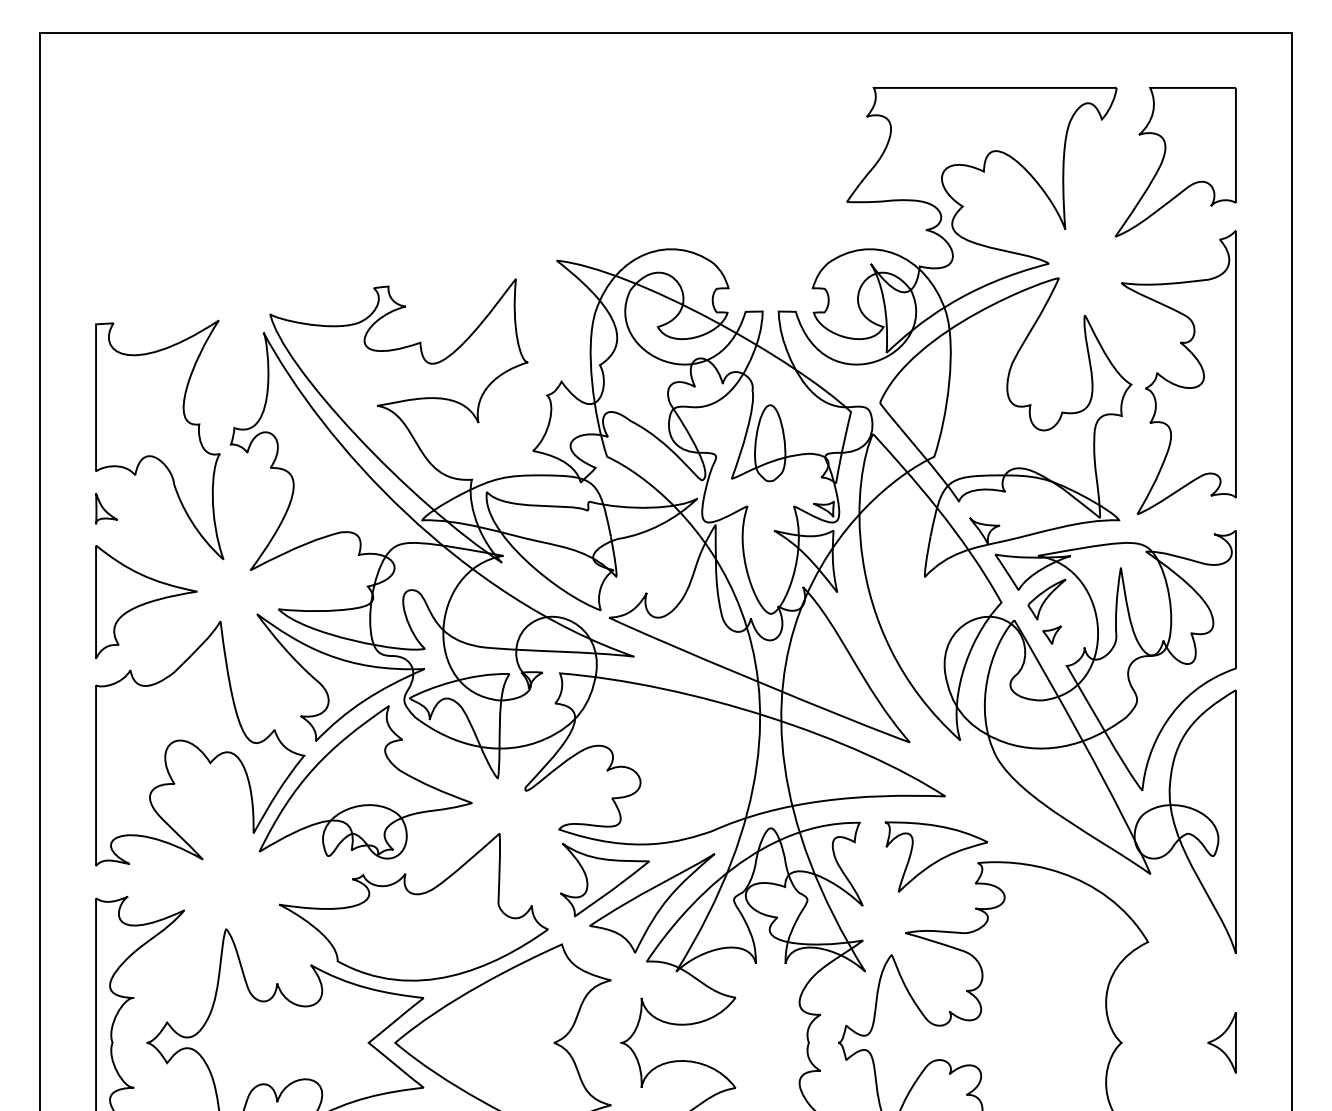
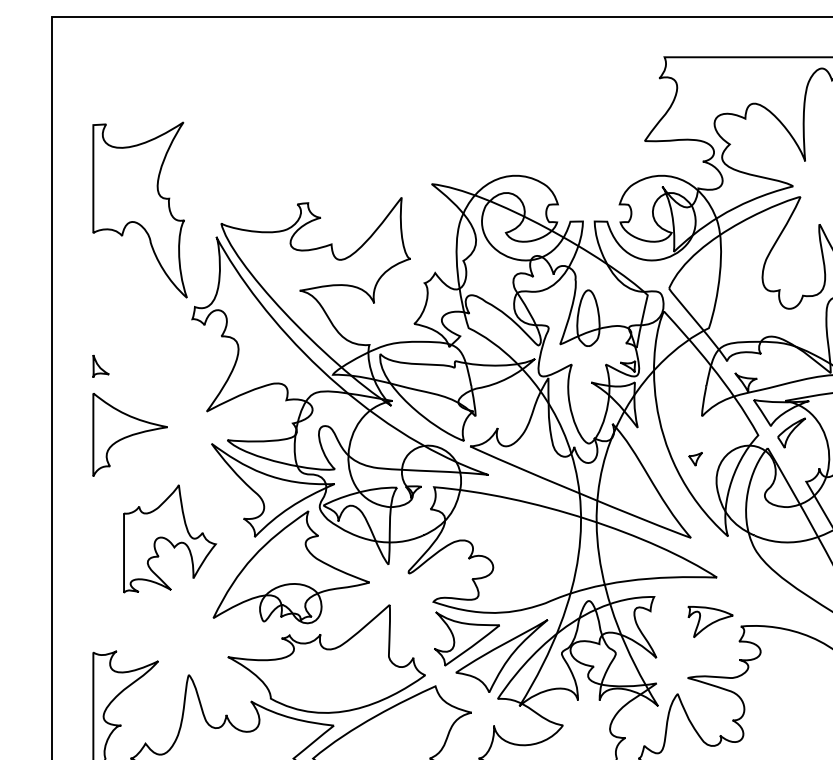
part: (159, 439) -> (139, 209), moved
part: (1051, 634) -> (695, 458), moved
part: (200, 743) -> (170, 538), size x0.6
part: (936, 856) -> (710, 621), size x0.6

